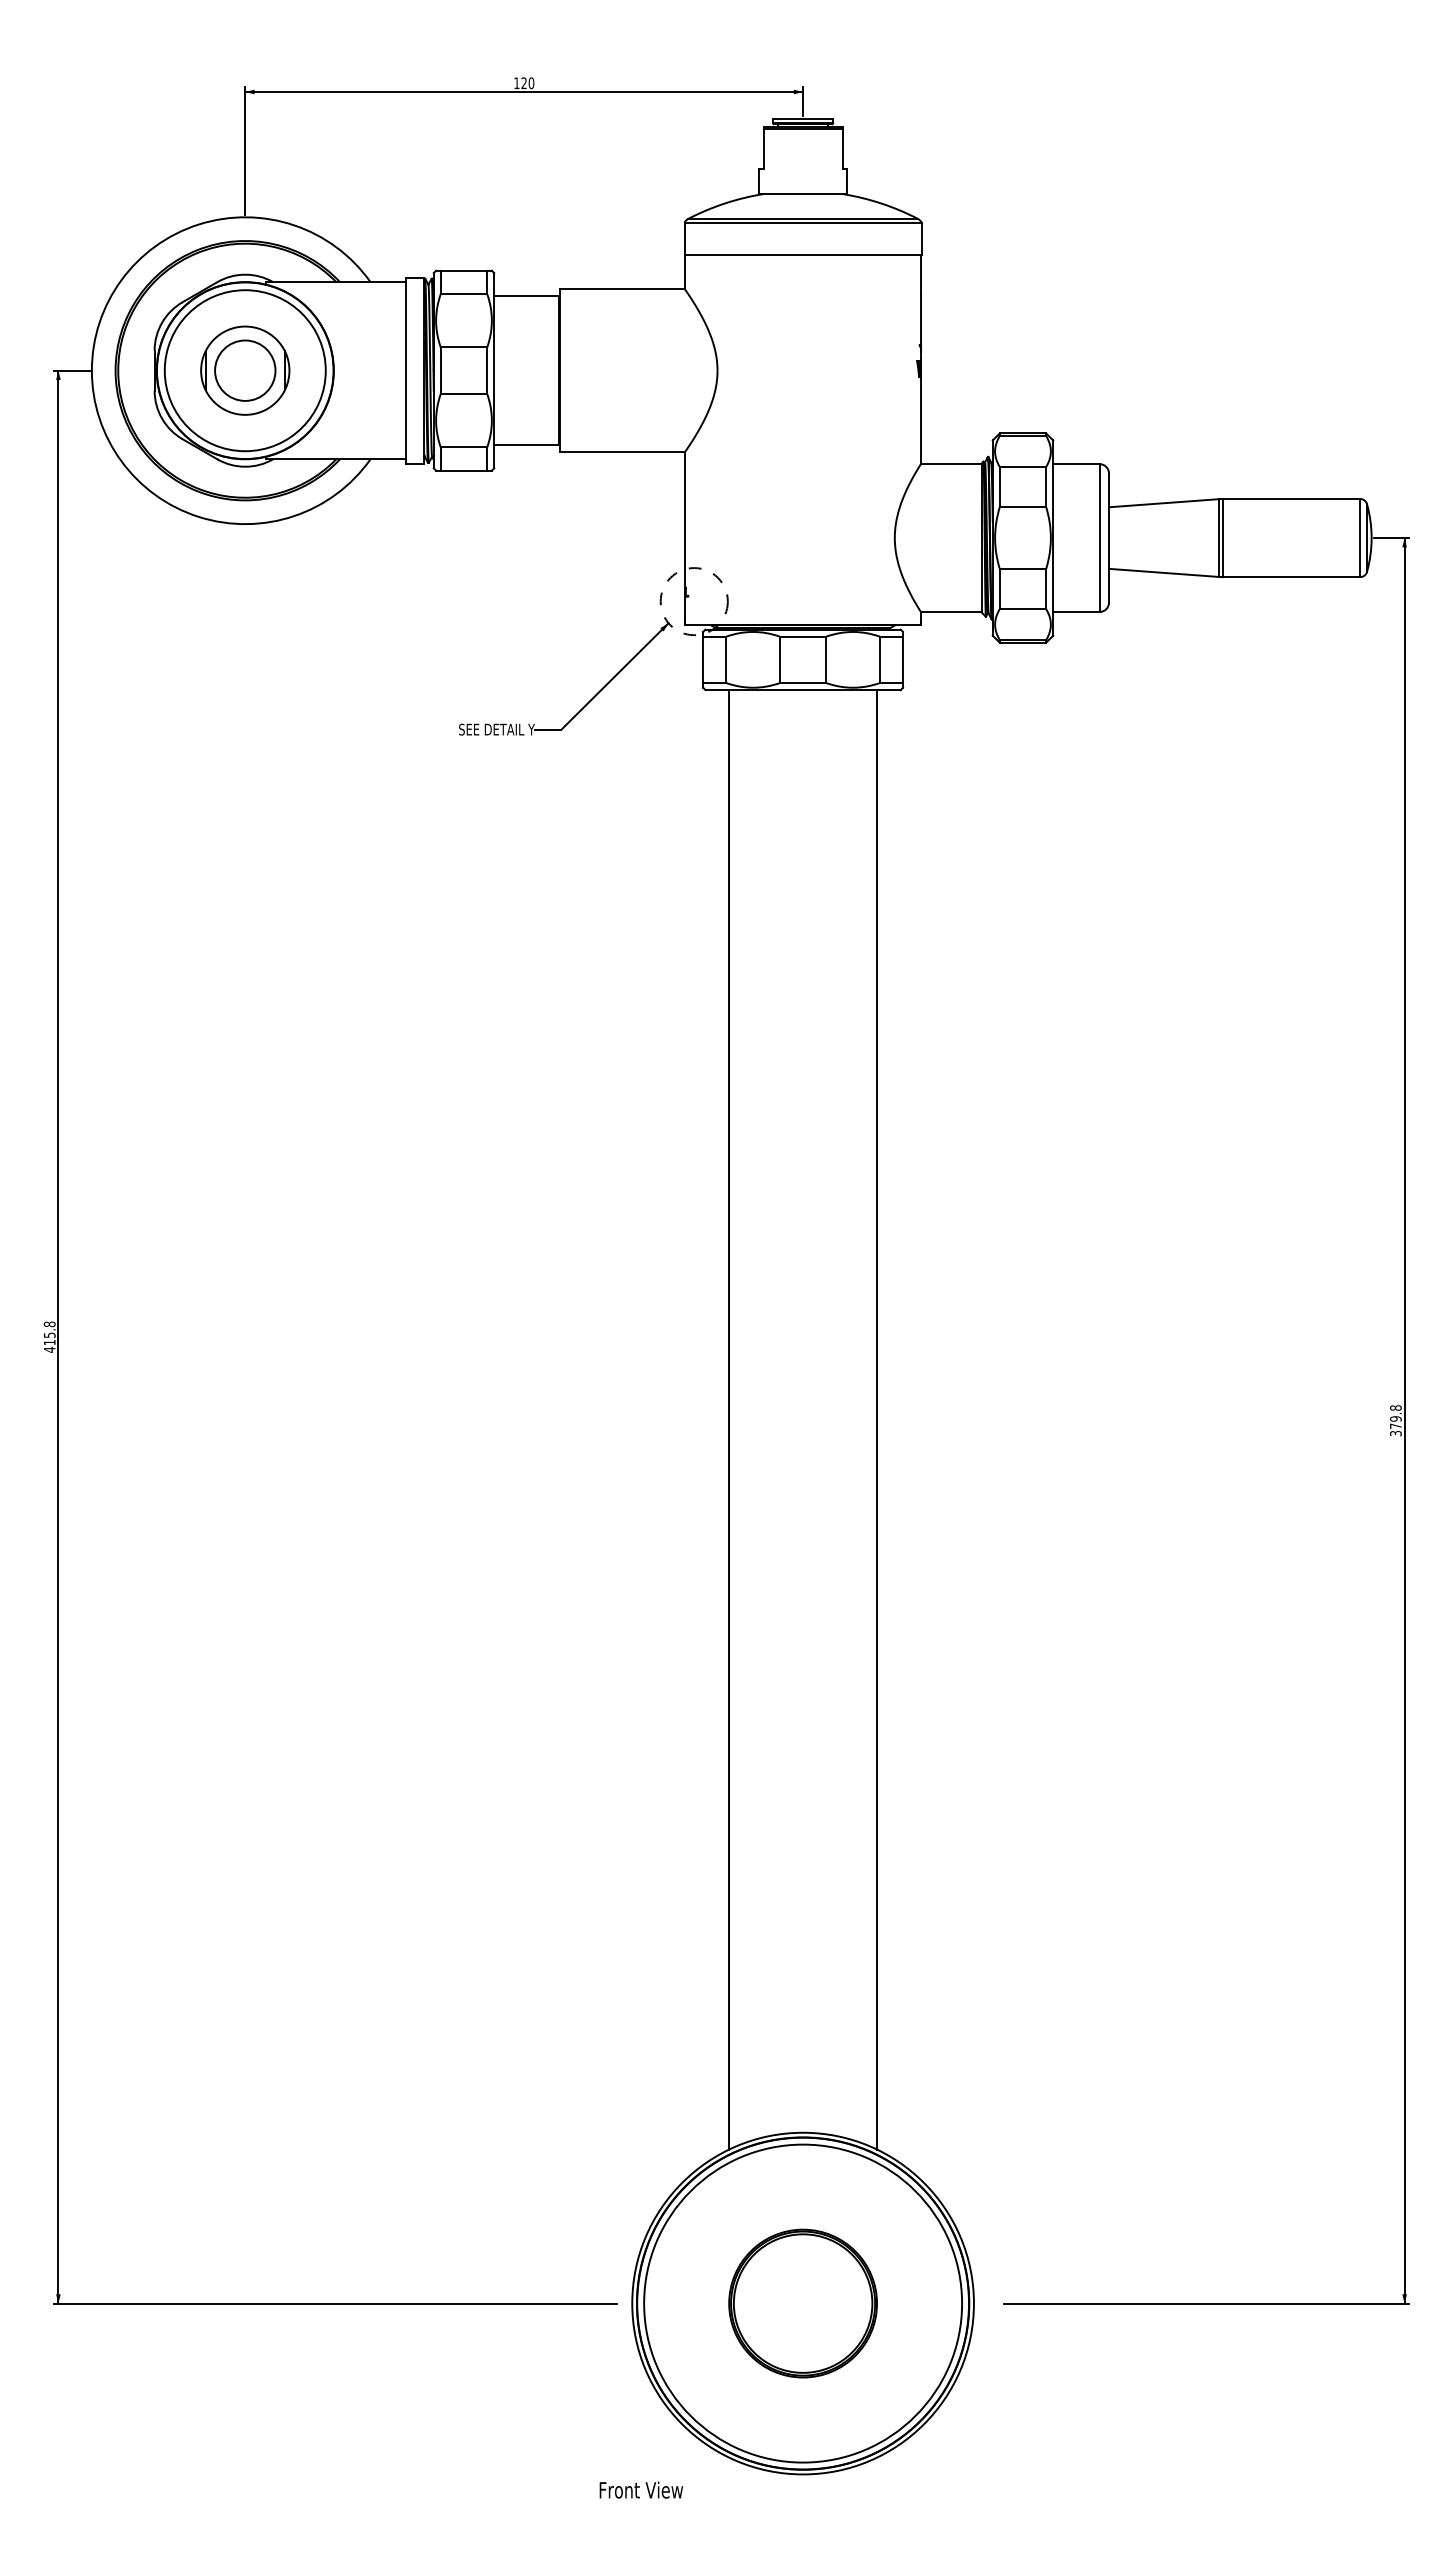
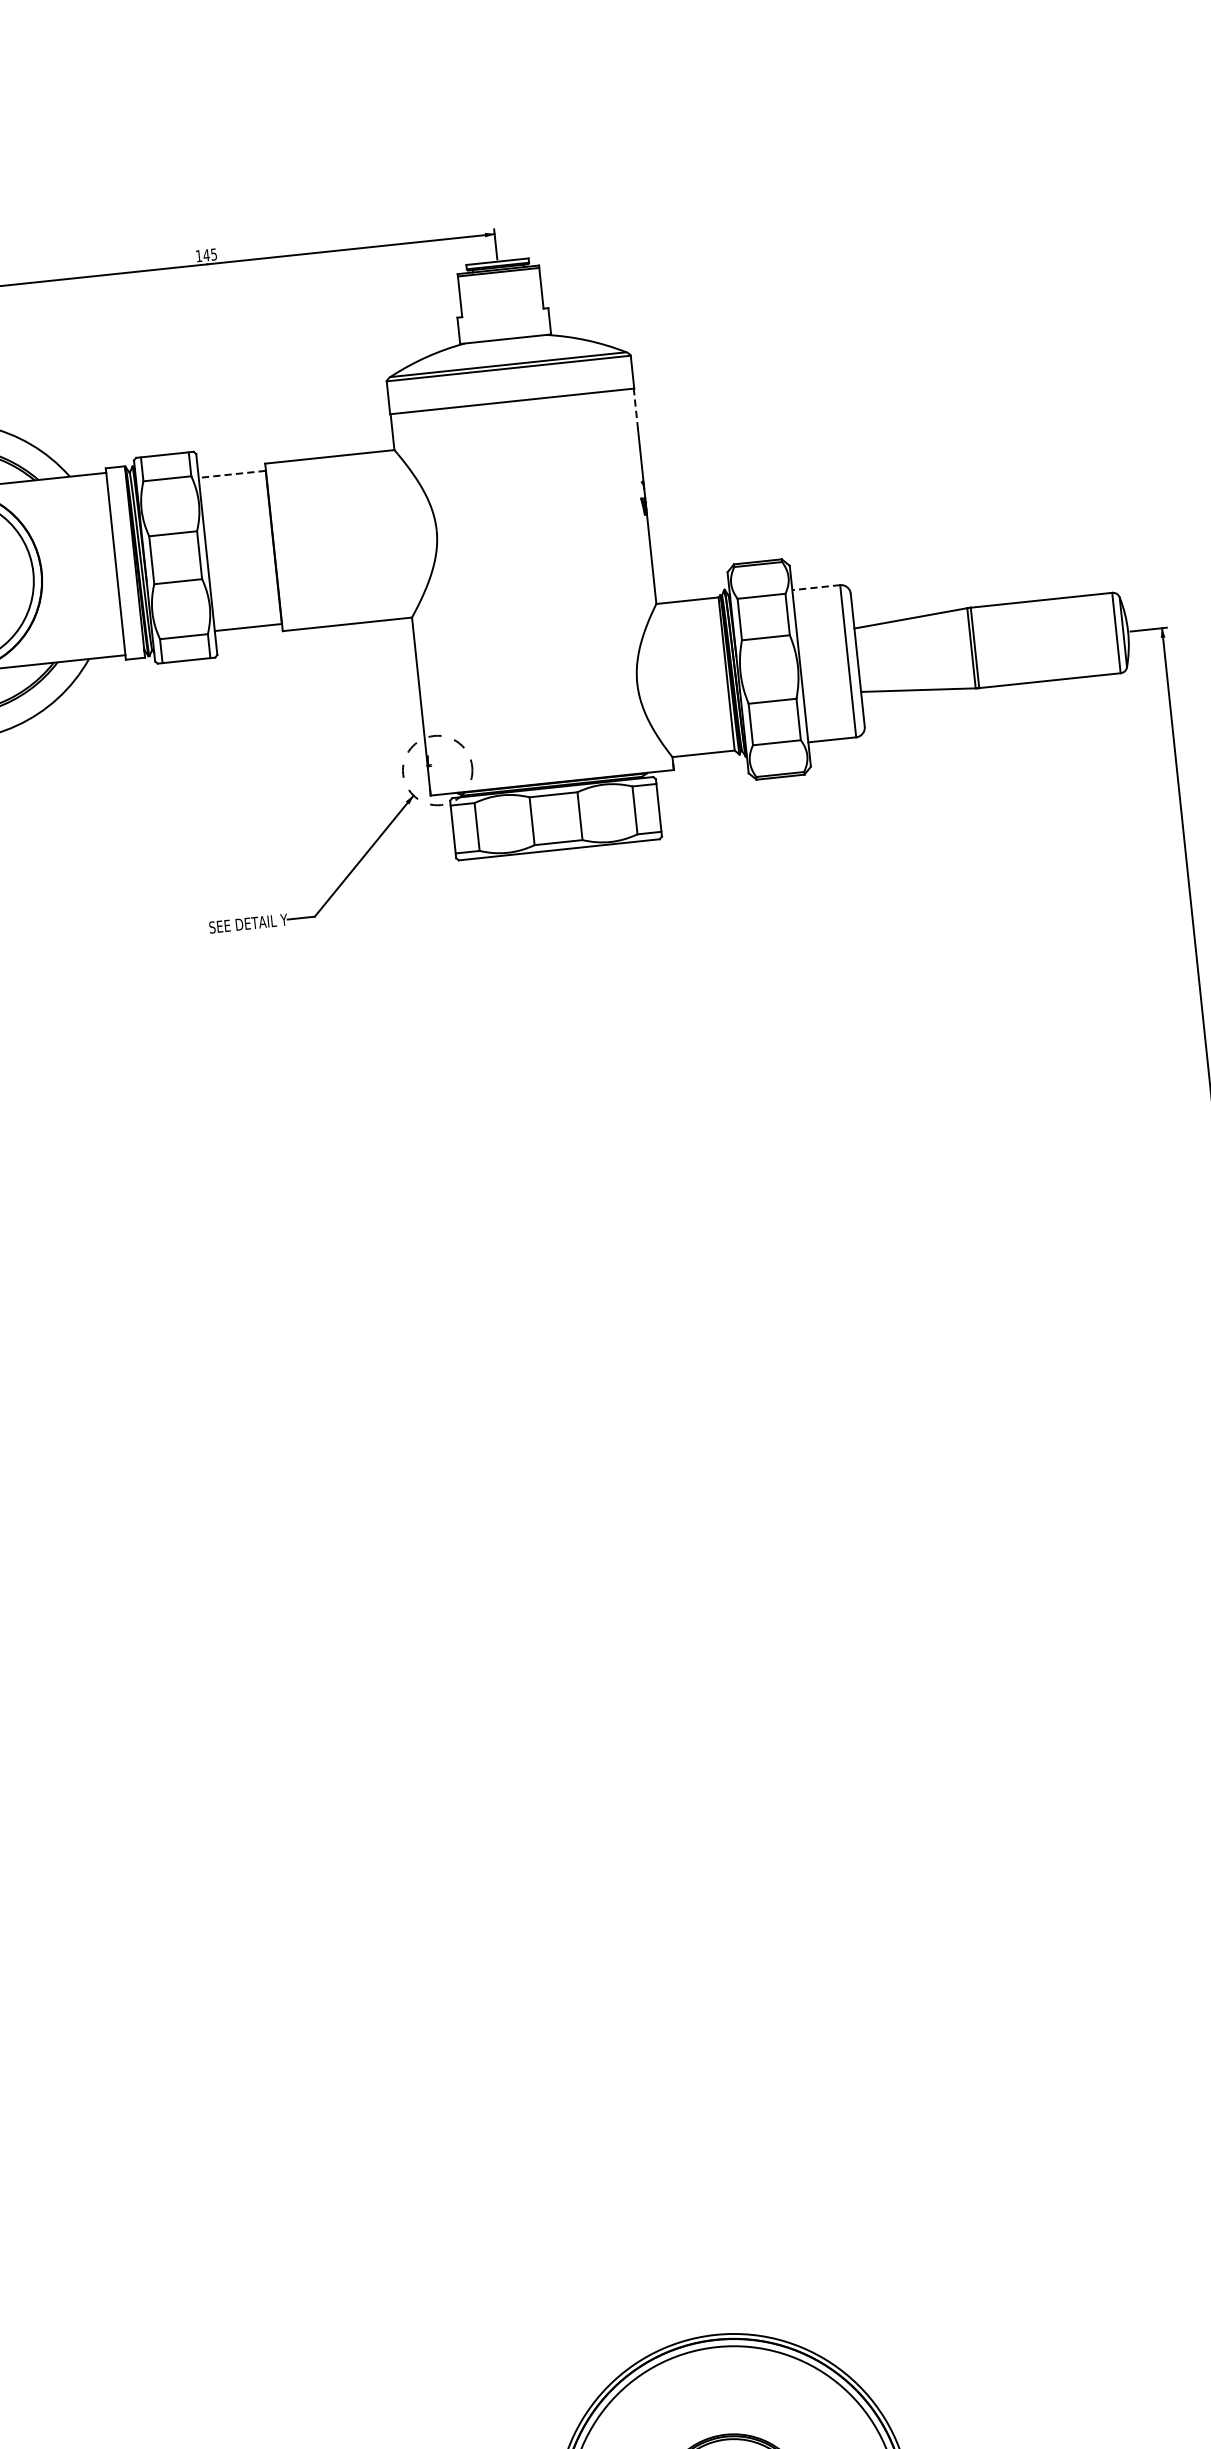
text: (527, 83) -> (209, 255), 120 -> 145
line: (921, 274) -> (636, 409), solid -> dashed
line: (526, 296) -> (231, 474), solid -> dashed
line: (1075, 464) -> (815, 588), solid -> dashed
line: (729, 1419) -> (562, 1608), removed
line: (877, 1419) -> (714, 1592), removed

